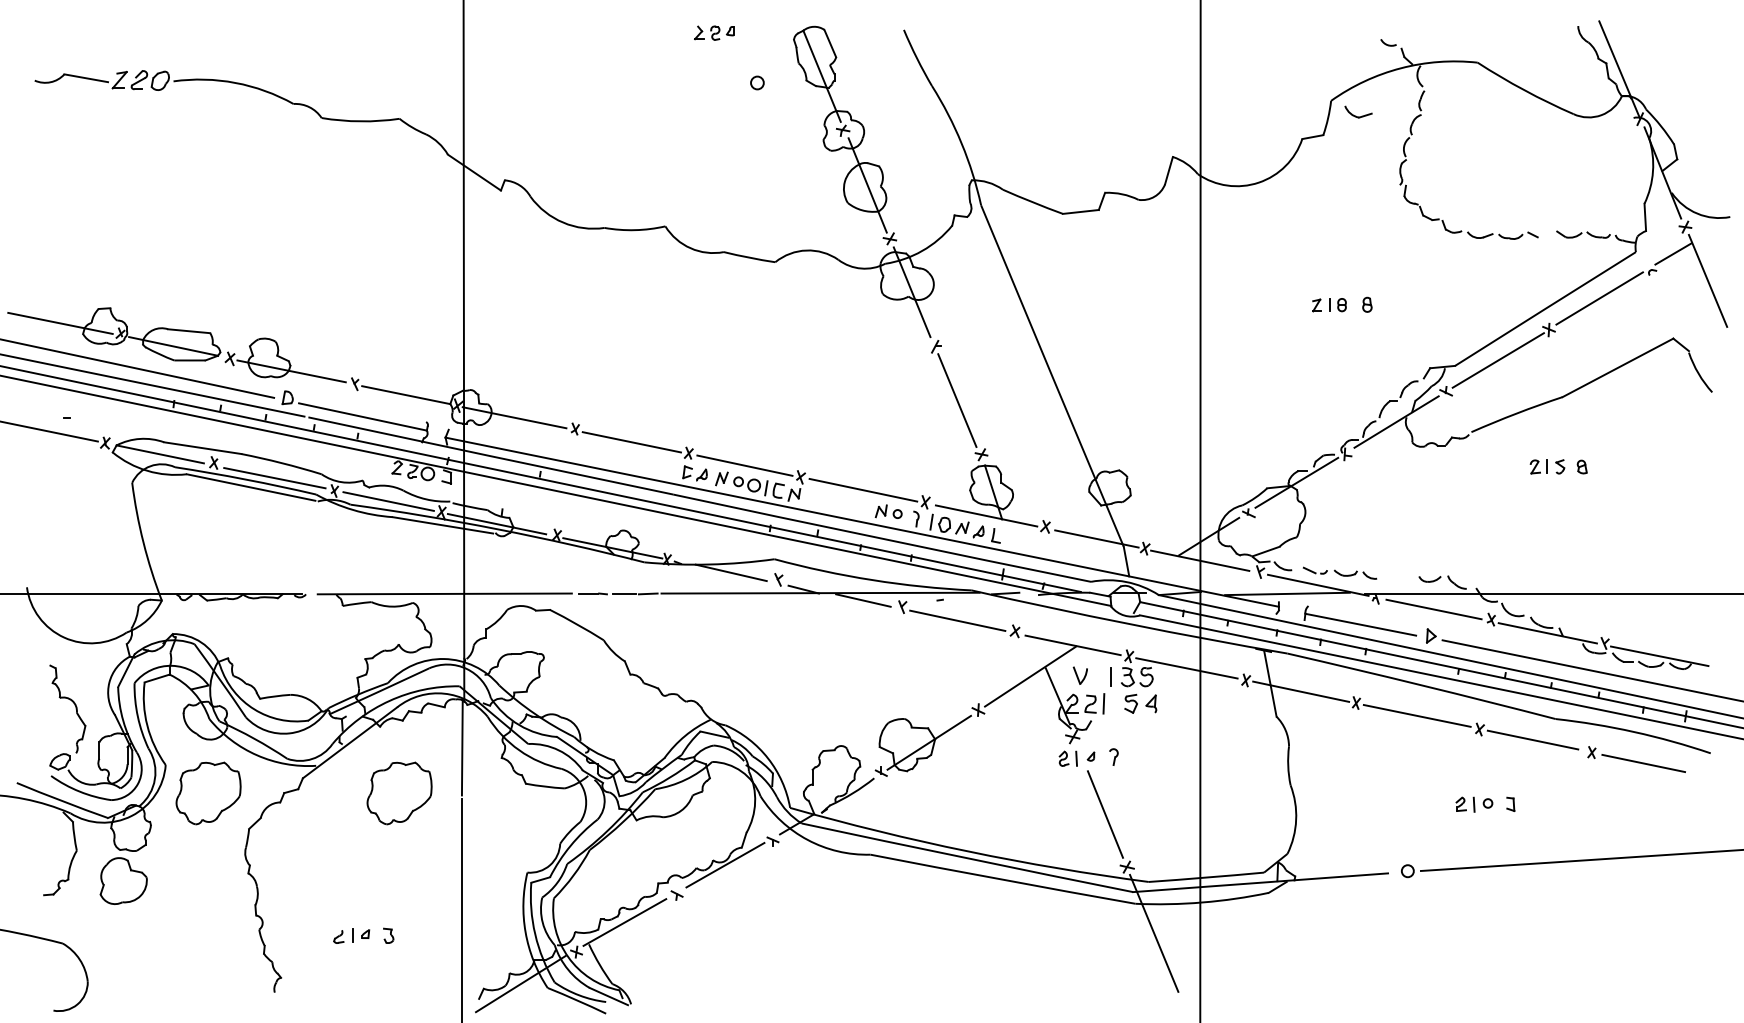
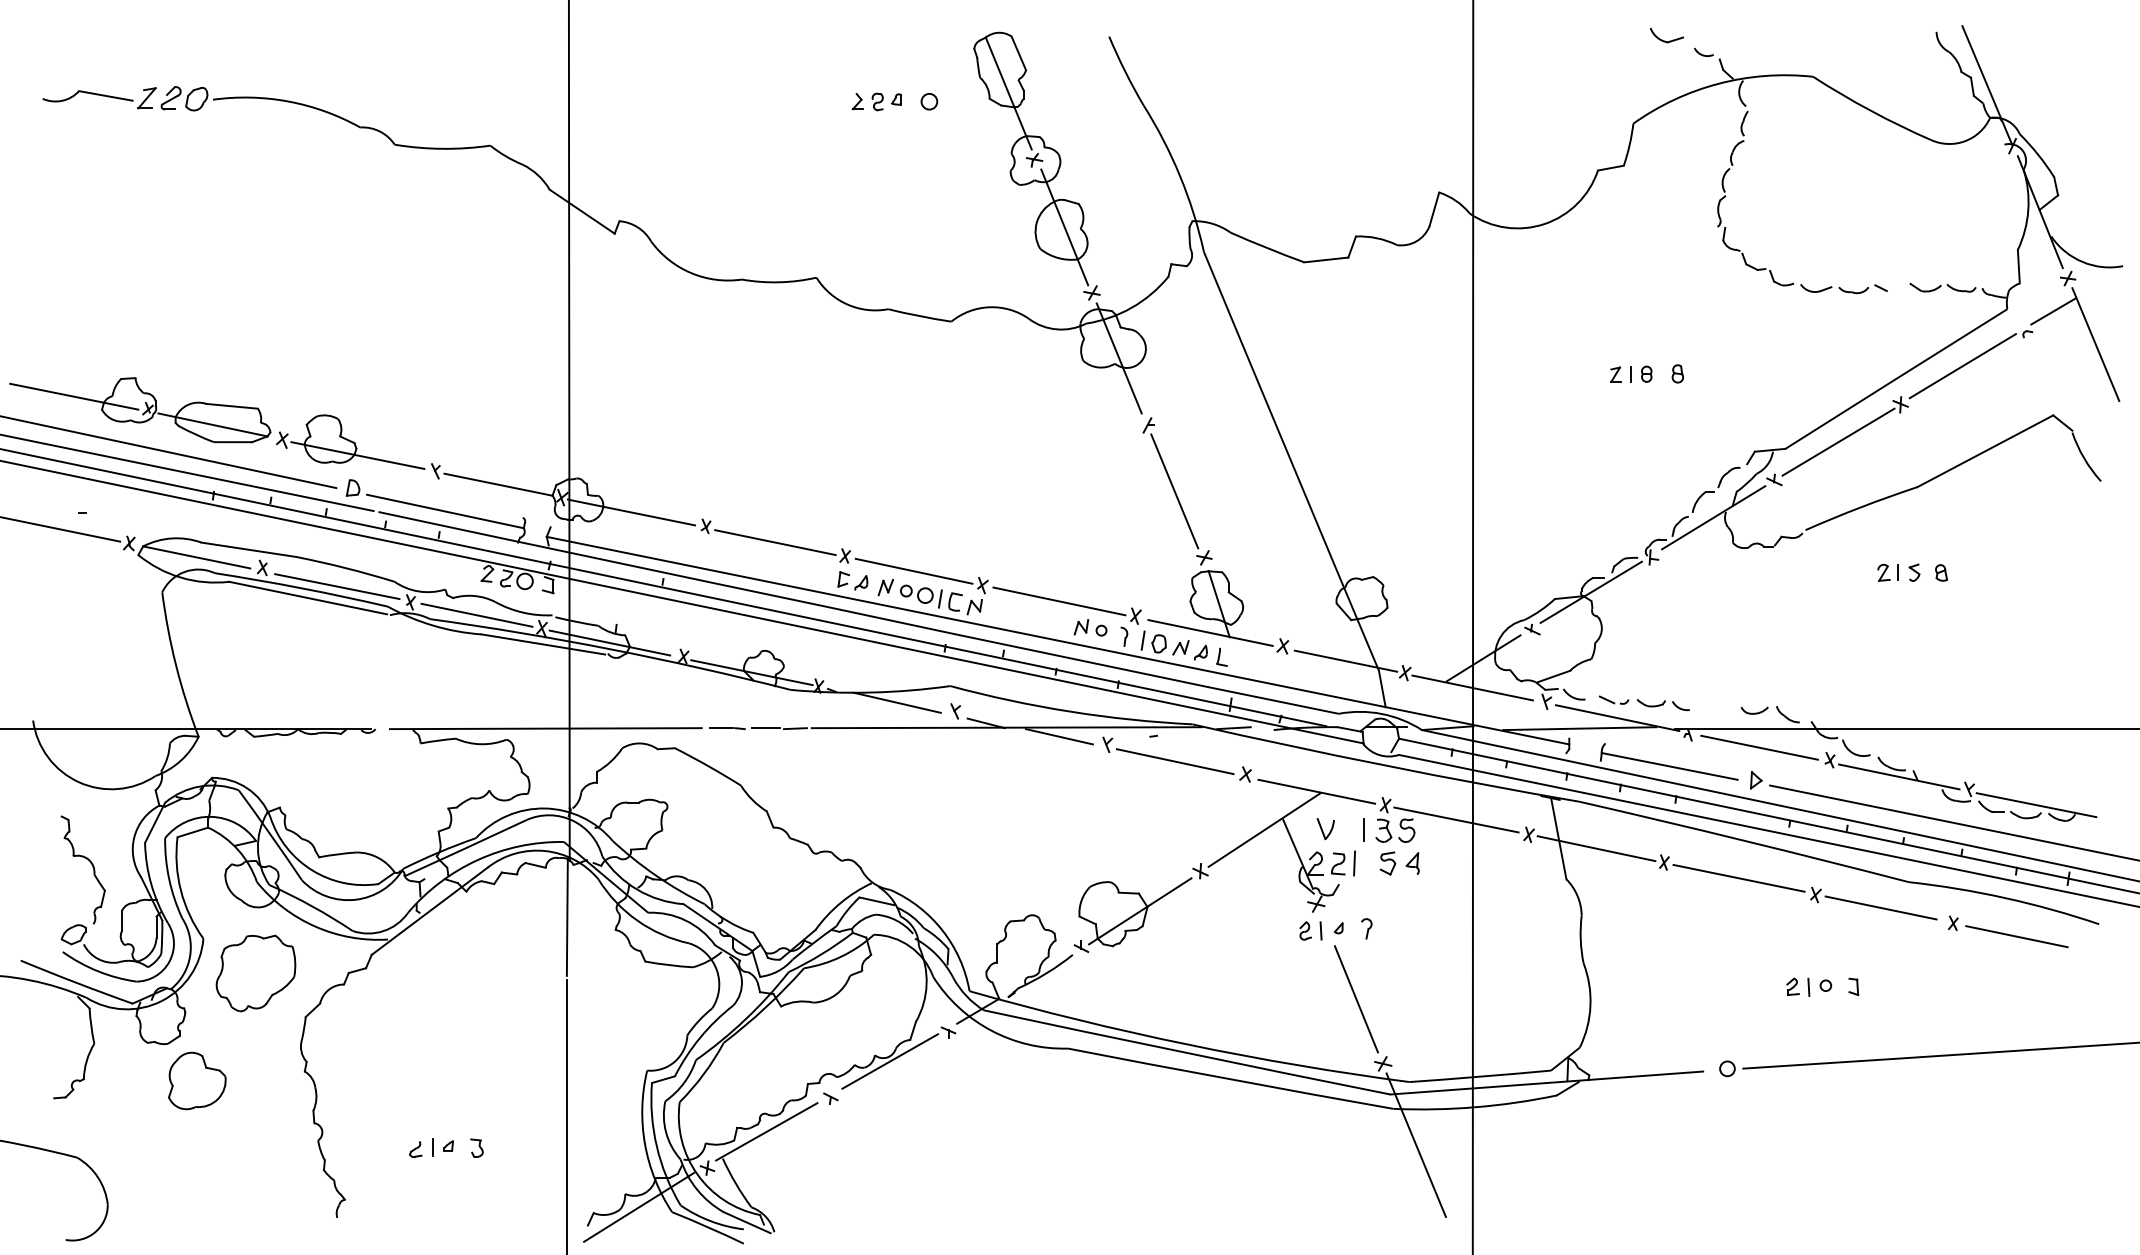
part: (714, 32) -> (876, 101), moved
part: (1358, 111) -> (1666, 34), moved
part: (399, 793) -> (490, 973), removed
part: (123, 880) -> (196, 1080), moved

